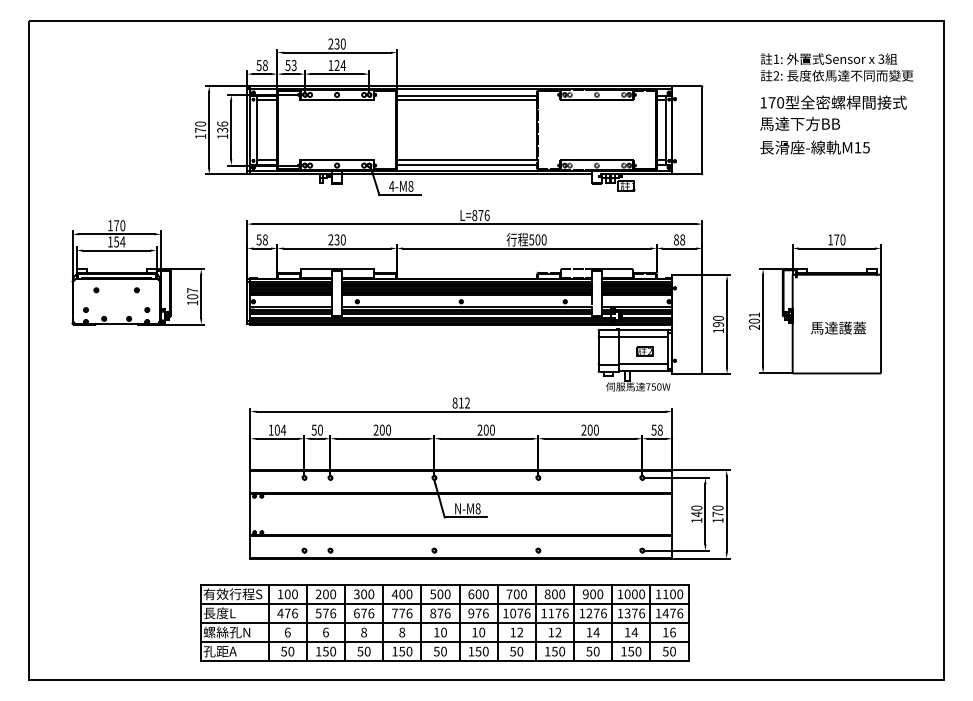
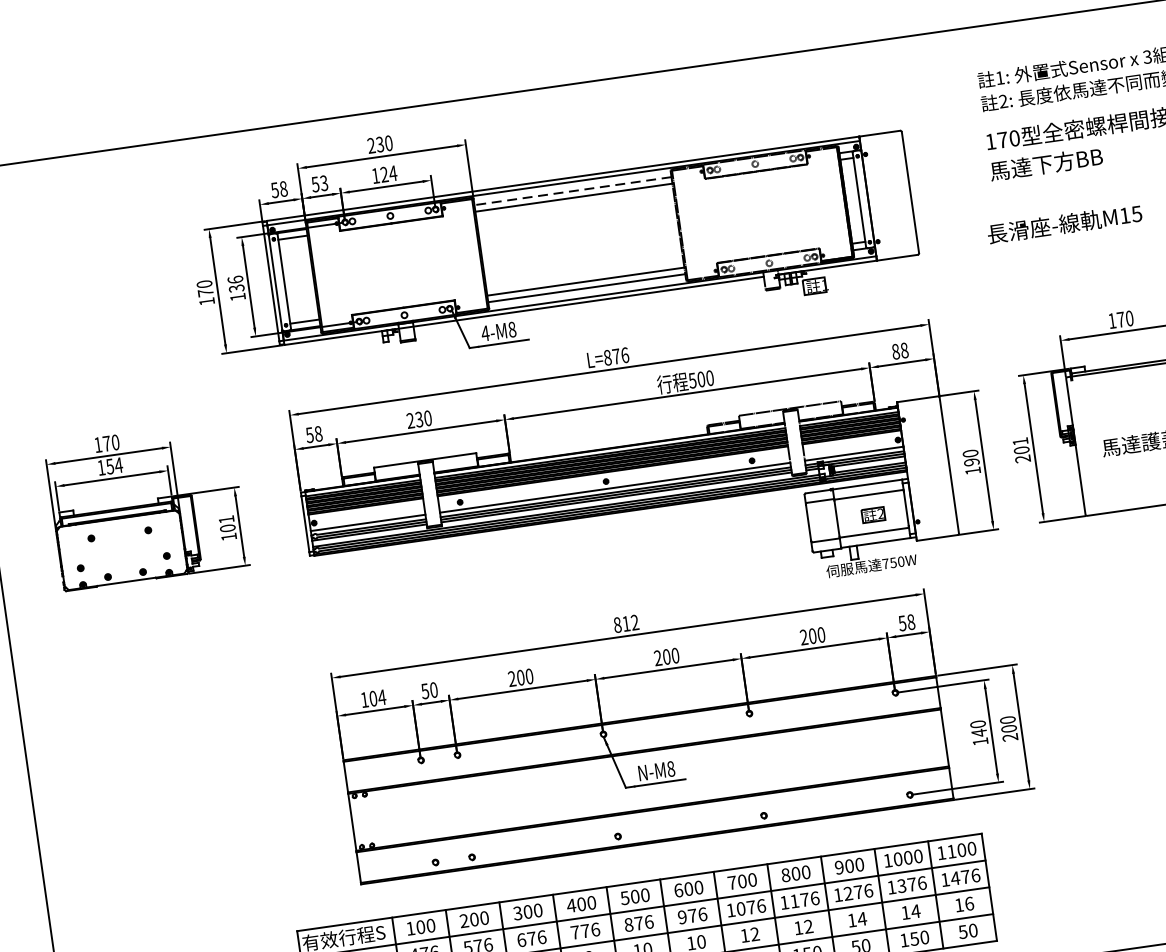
line: (466, 95) -> (572, 190), solid -> dashed
text: (814, 147) -> (1063, 224), moved
text: (192, 290) -> (226, 519), 107 -> 101
text: (717, 516) -> (1008, 731), 170 -> 200

